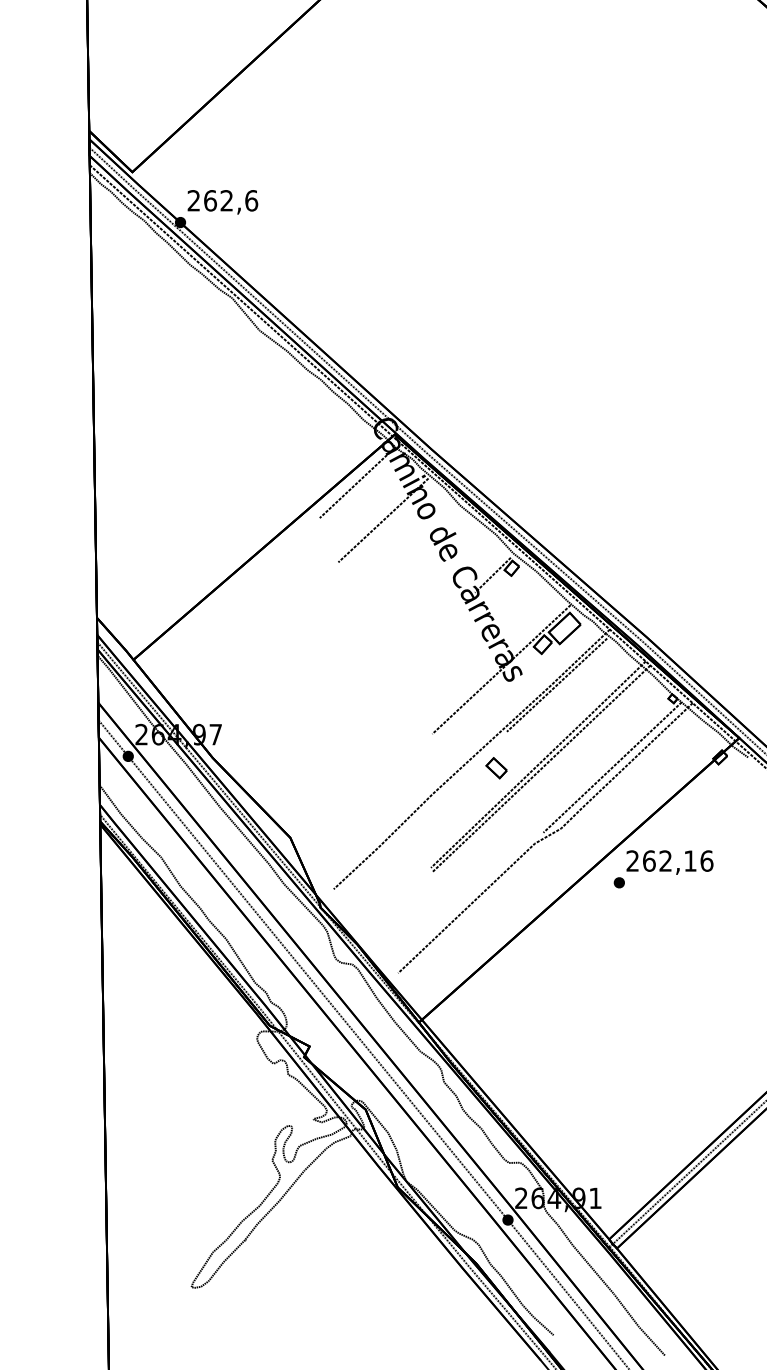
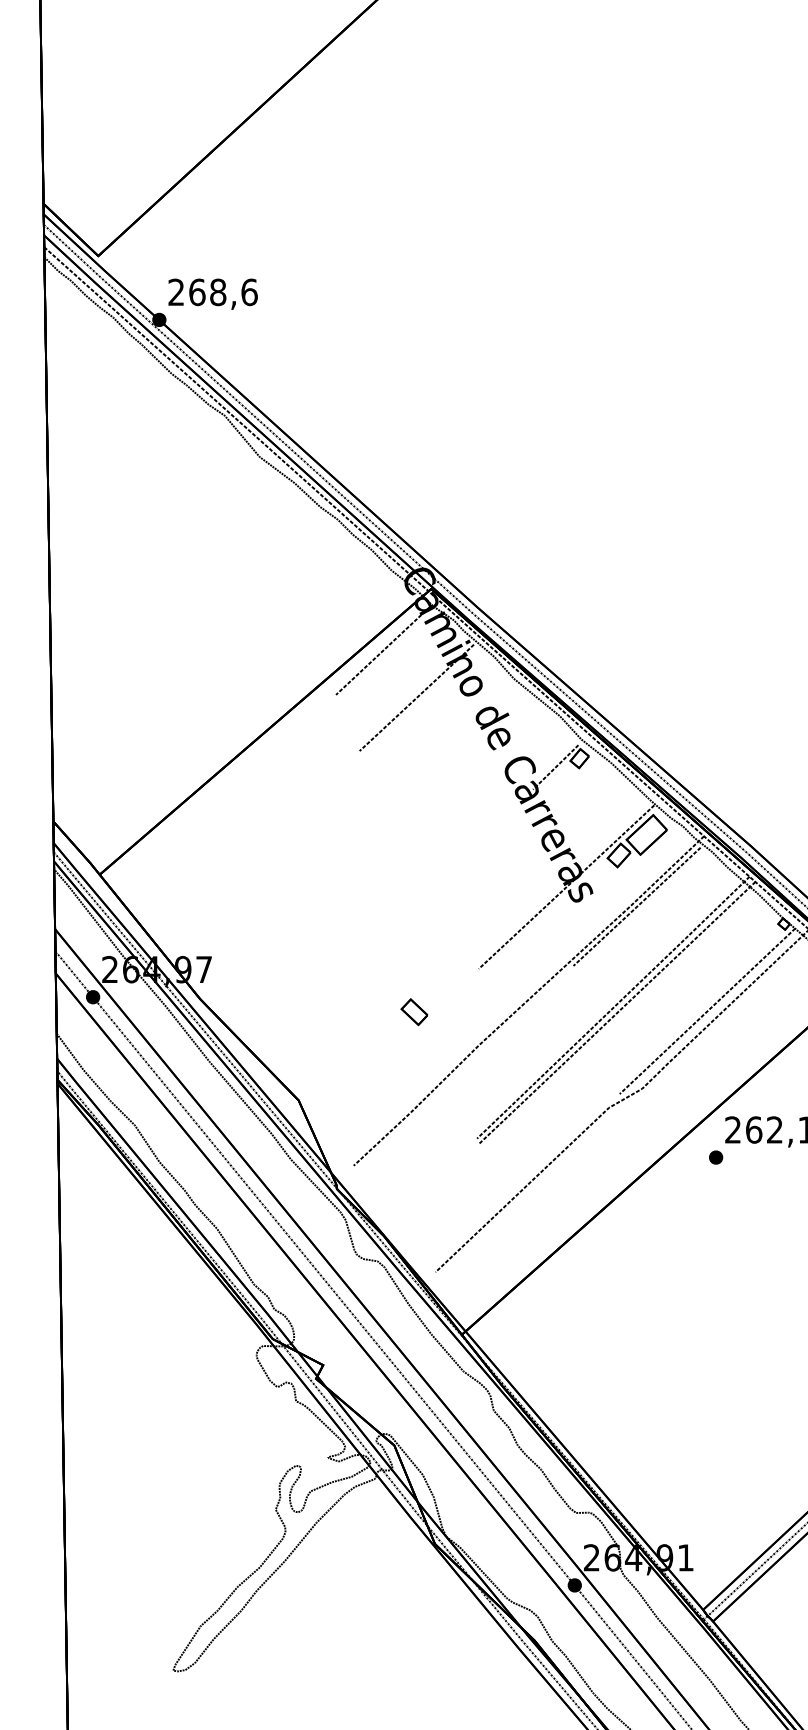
text: (226, 200) -> (217, 291), 262,6 -> 268,6
part: (496, 768) -> (414, 1012), moved

